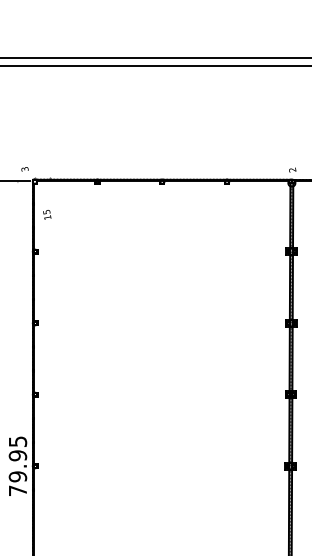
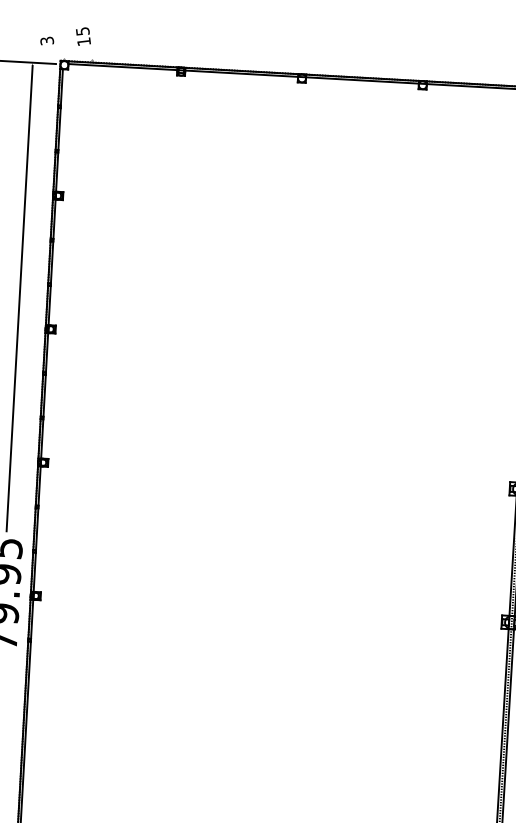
text: (47, 214) -> (83, 35), moved
line: (17, 307) -> (18, 297), added

